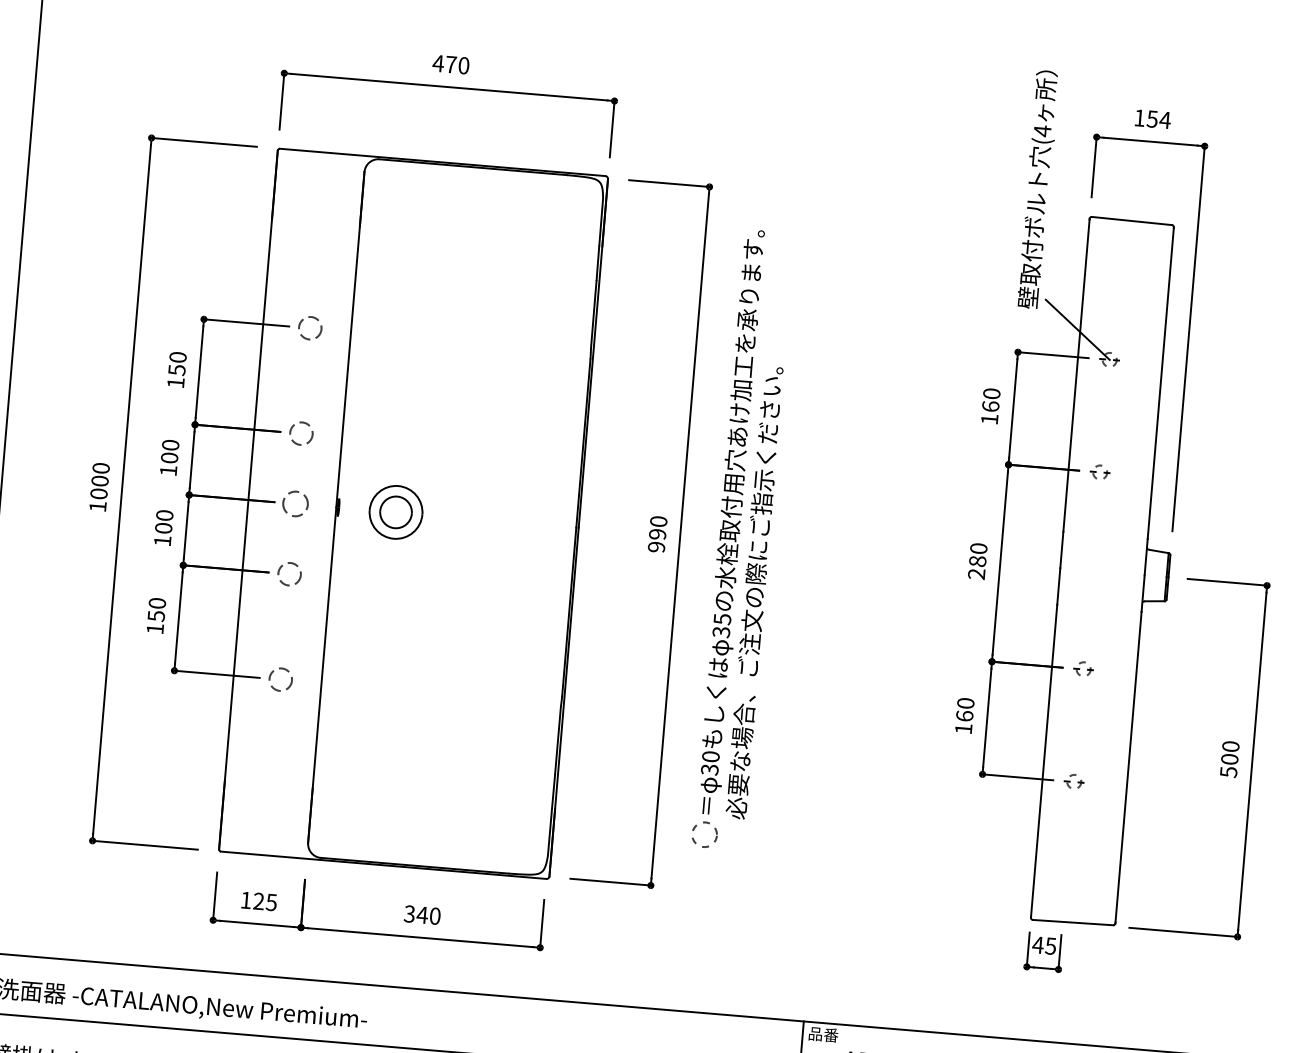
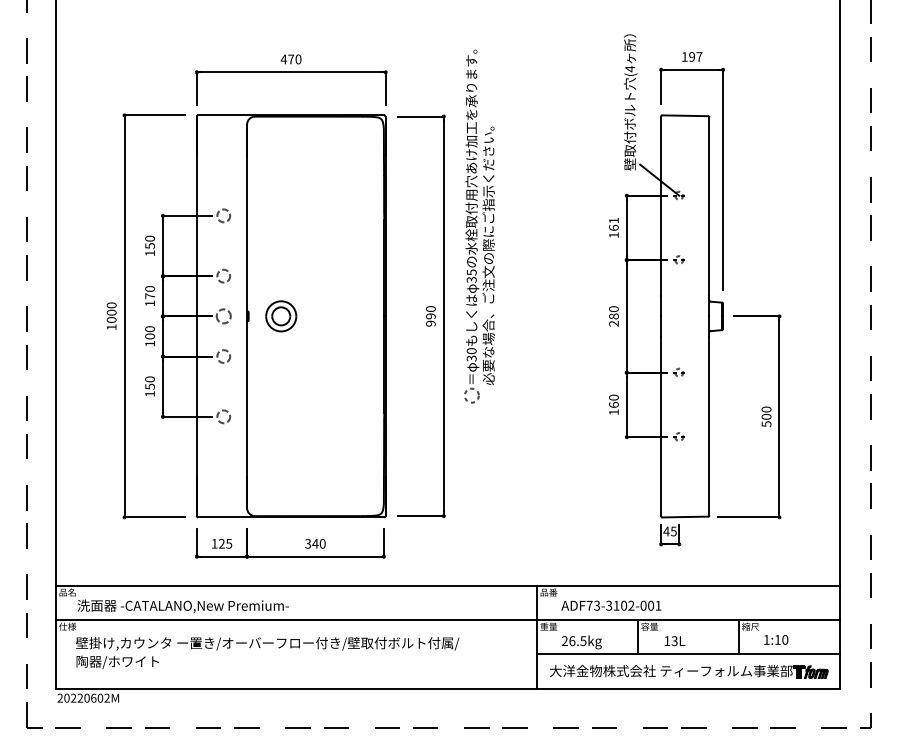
text: (1158, 118) -> (695, 56), 154 -> 197
text: (991, 393) -> (613, 220), 160 -> 161
text: (168, 458) -> (149, 296), 100 -> 170
part: (742, 539) -> (479, 226), moved

